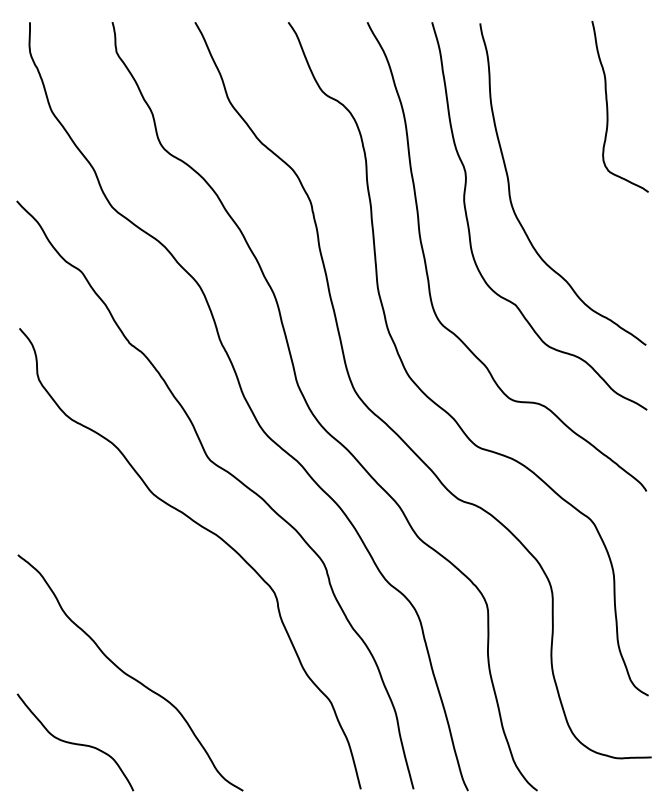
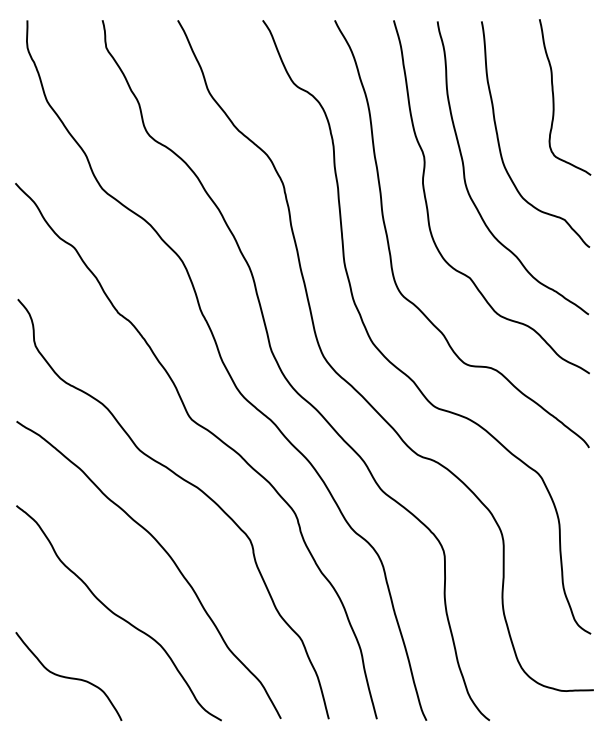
curve: (547, 151) -> (498, 138), added
curve: (181, 606) -> (165, 552), added

